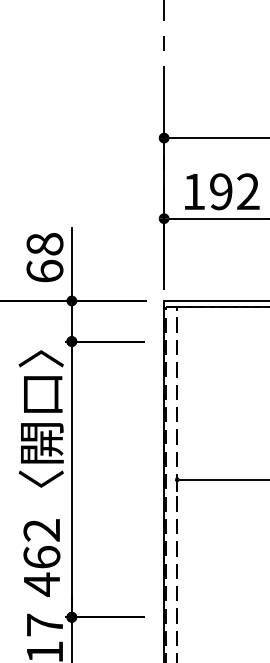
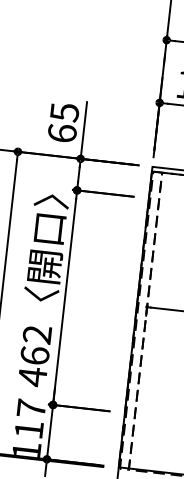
text: (44, 244) -> (64, 112), 68 -> 65

